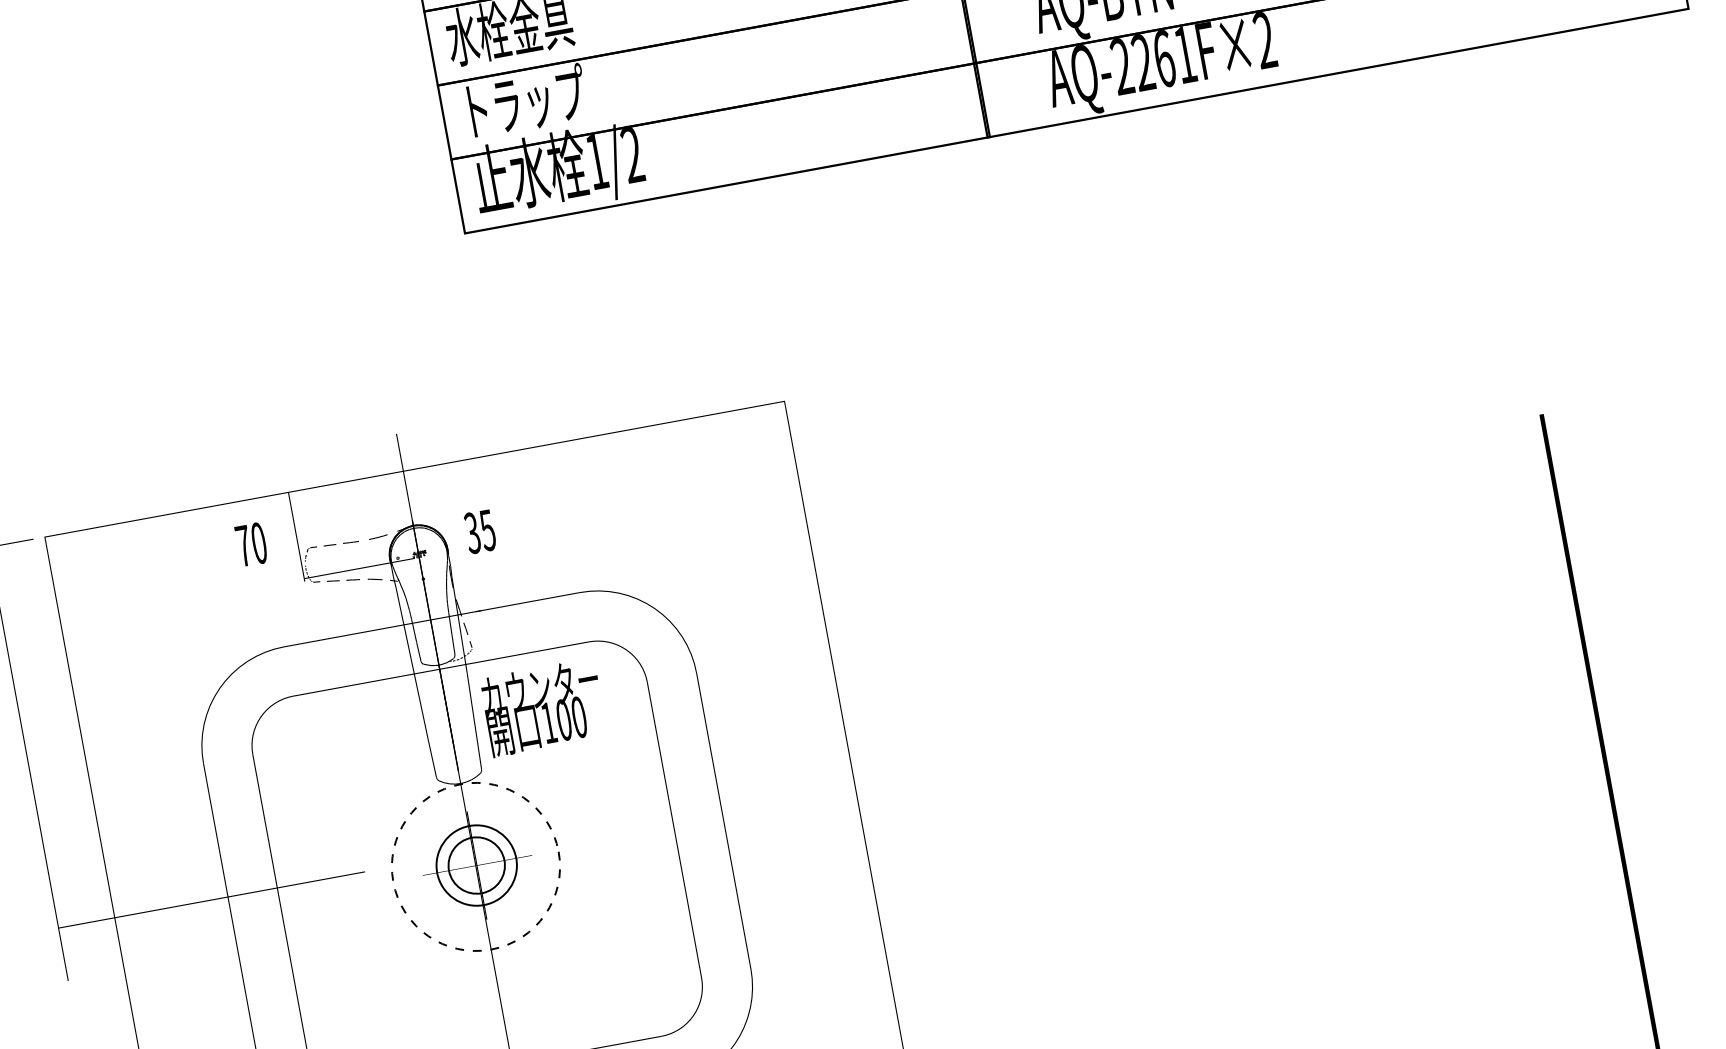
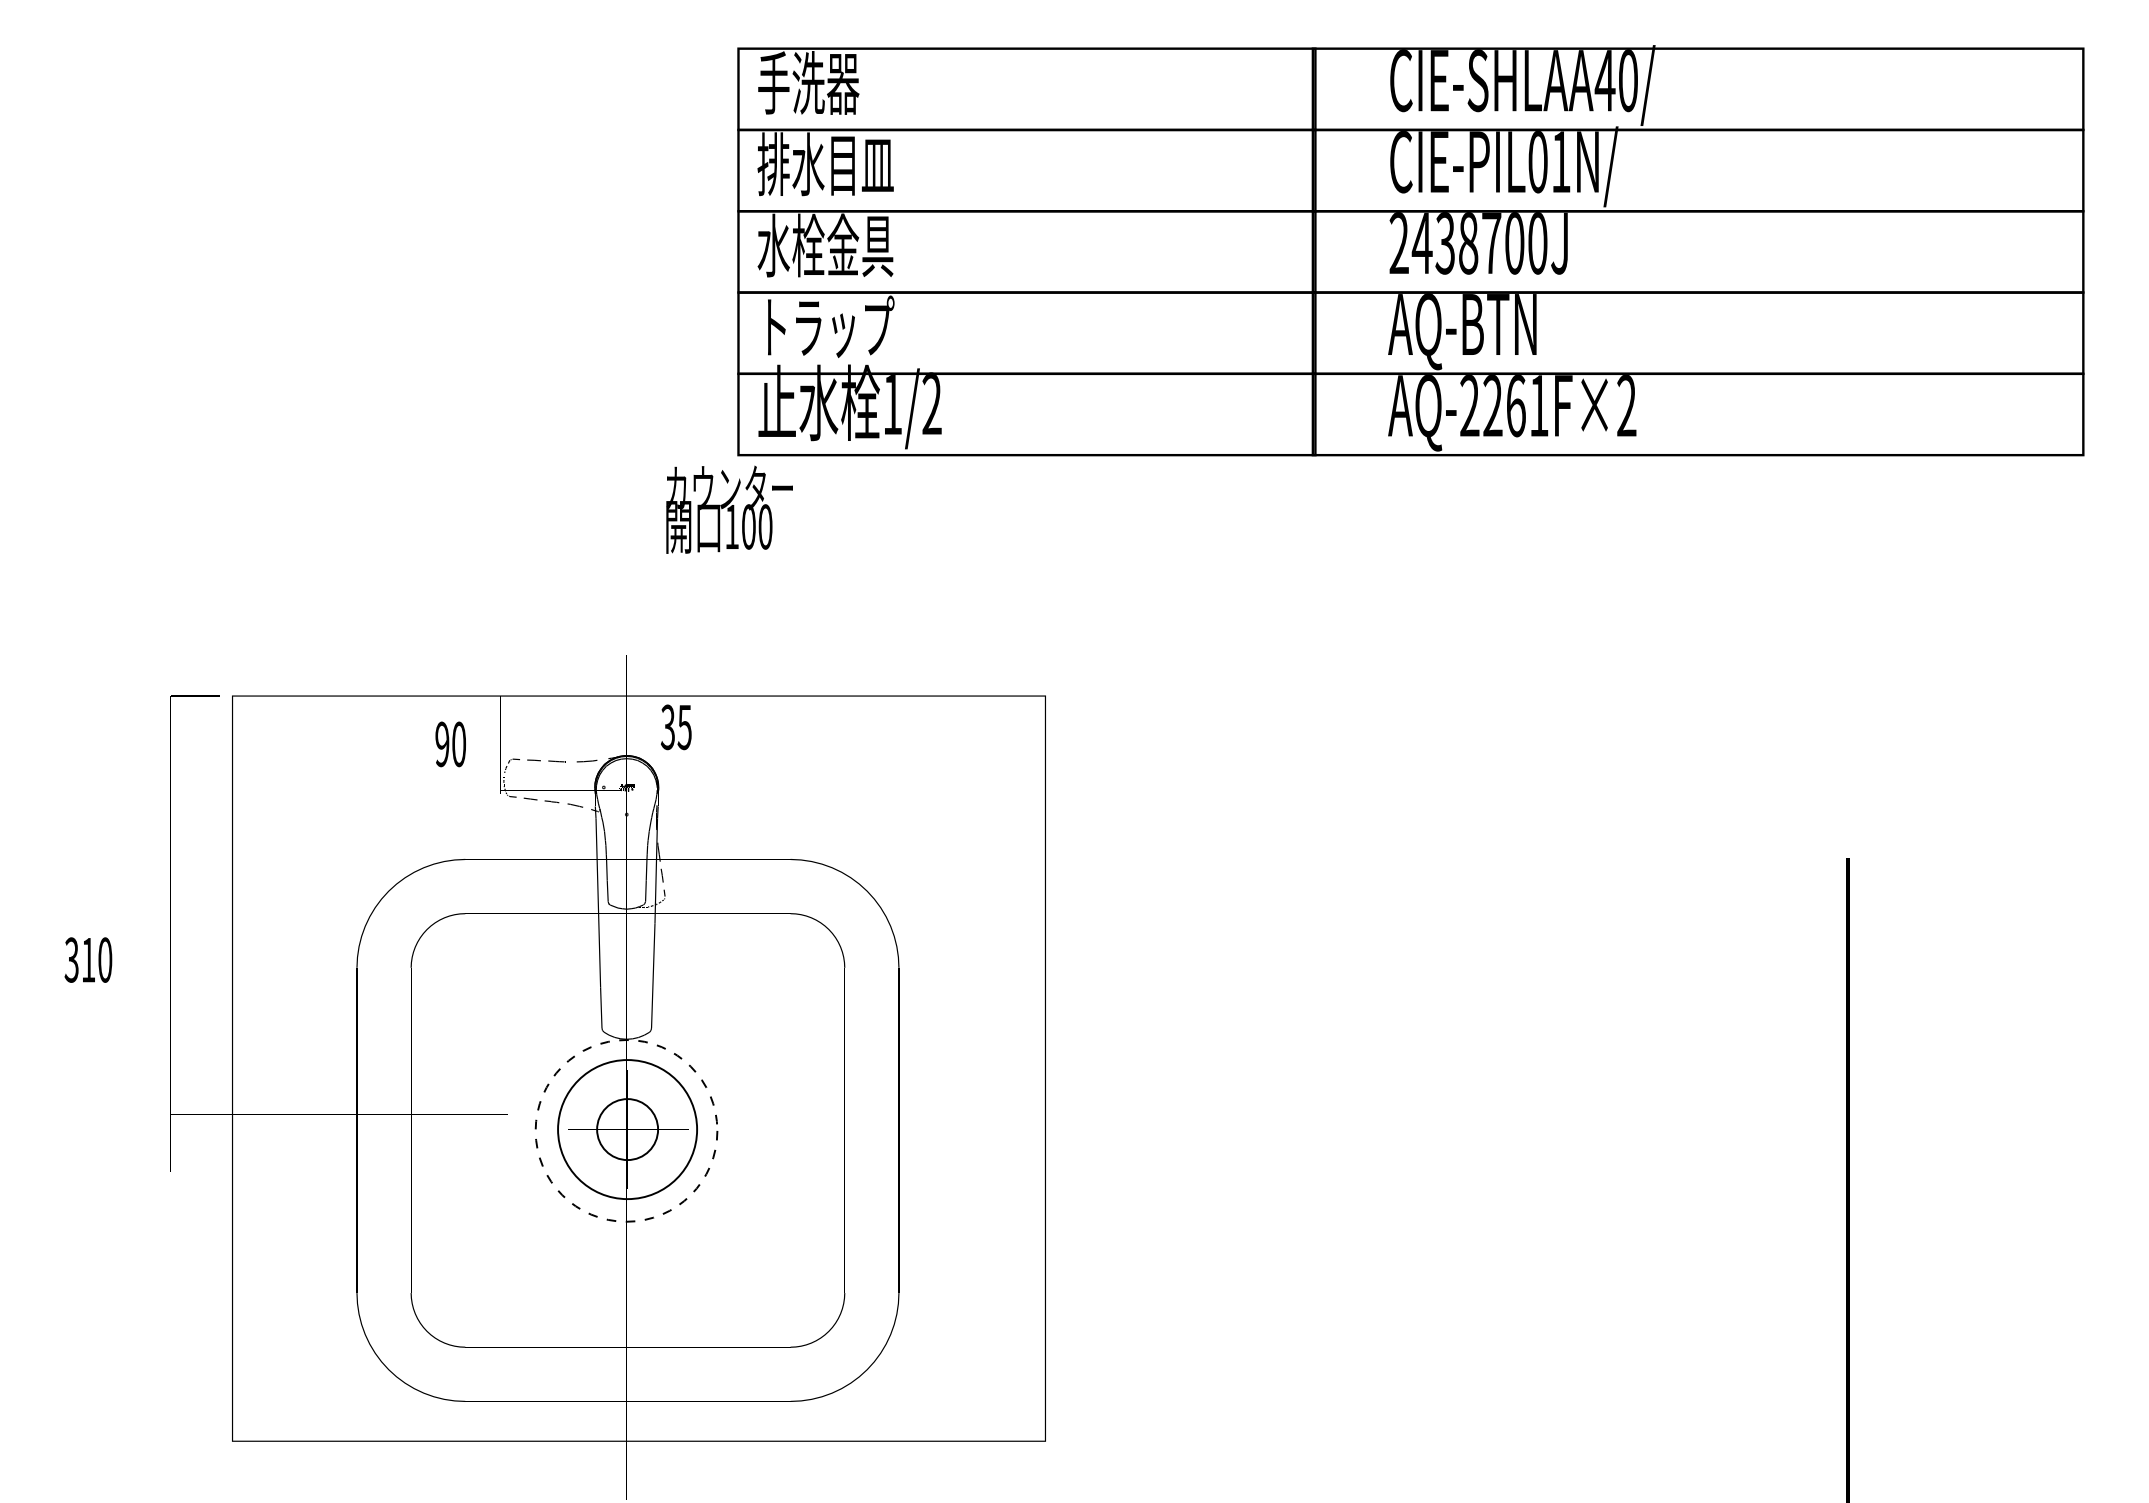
text: (480, 531) -> (676, 727), moved
text: (244, 546) -> (442, 744), 70 -> 90
text: (543, 707) -> (729, 509), moved
circle: (476, 865) -> (627, 1129), size x1.6

